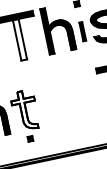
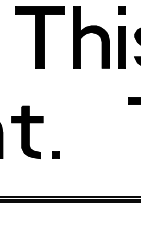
part: (82, 31) -> (121, 47), size x1.67
fill: (19, 39) -> (39, 40), added
fill: (25, 110) -> (27, 132), added
part: (30, 138) -> (55, 154), moved

